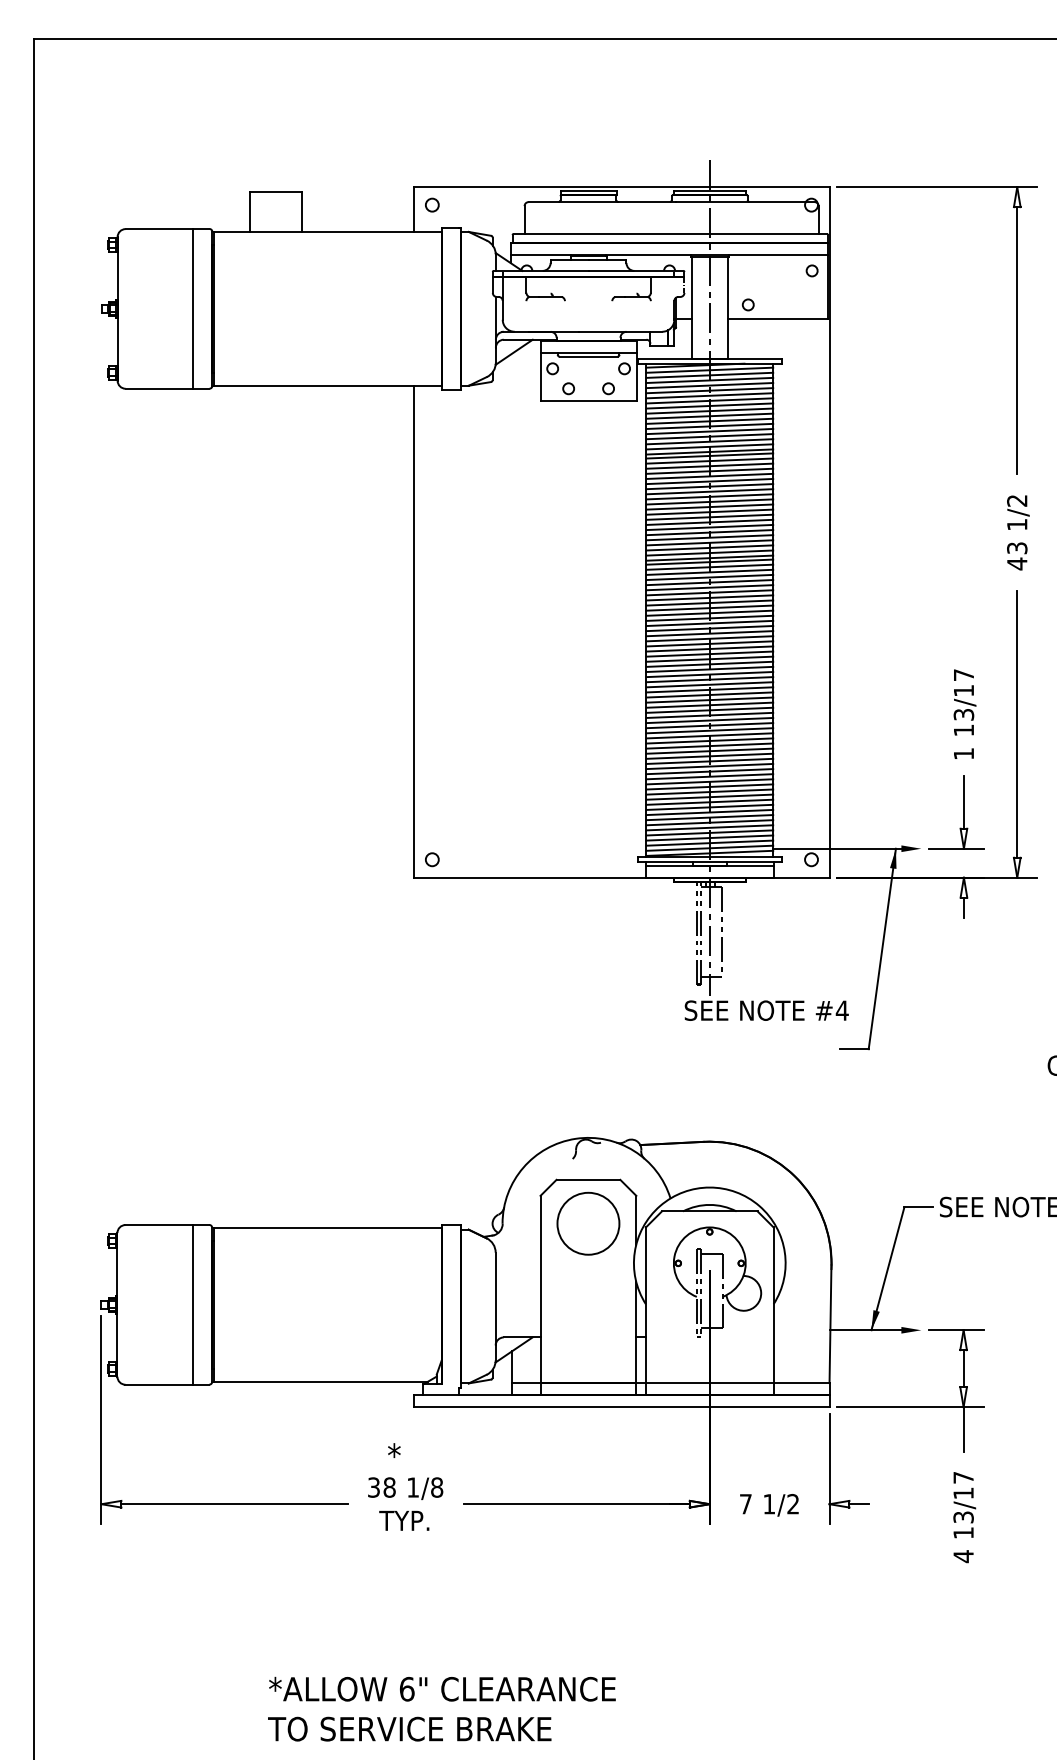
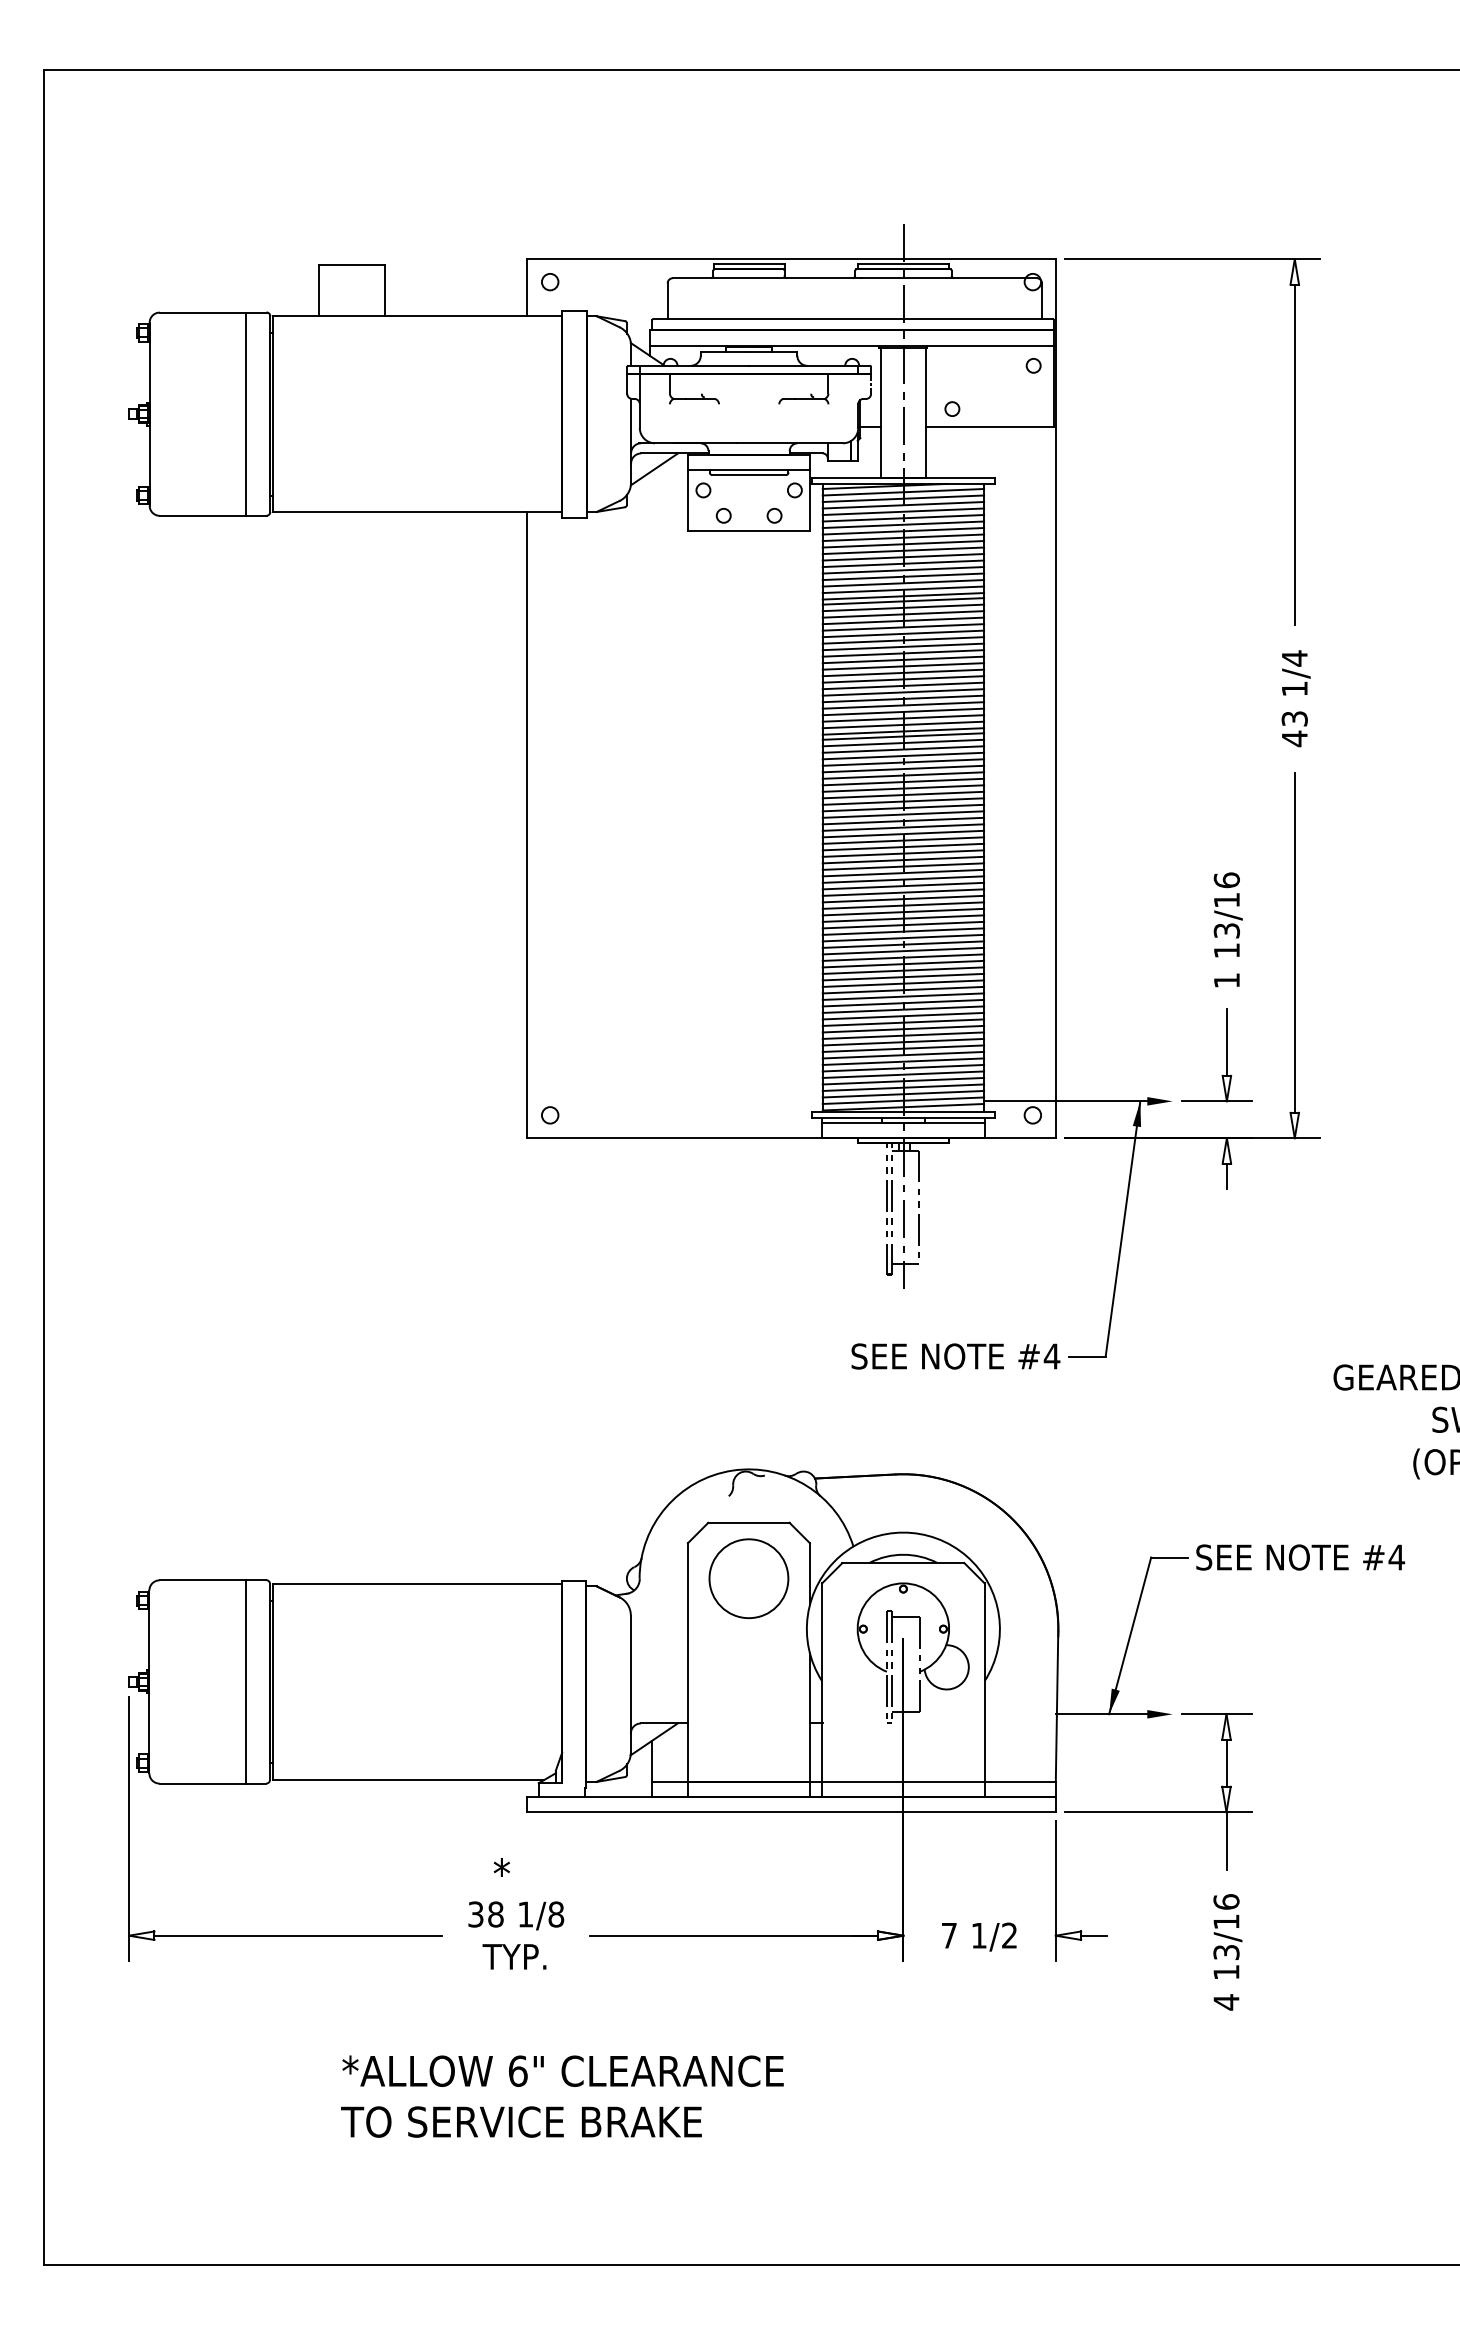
text: (1017, 500) -> (1294, 658), 1/2 -> 1/4
text: (963, 675) -> (1226, 880), 13/17 -> 13/16
text: (766, 1010) -> (955, 1356), moved
text: (963, 1477) -> (1226, 1901), 13/17 -> 13/16
text: (441, 1709) -> (562, 2096), moved

